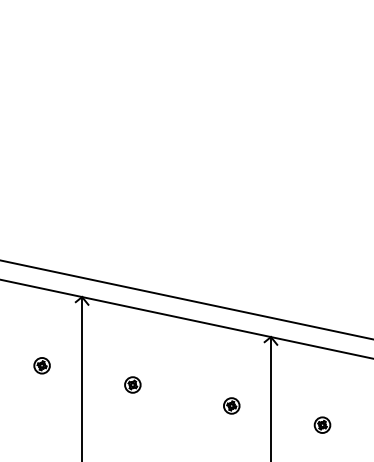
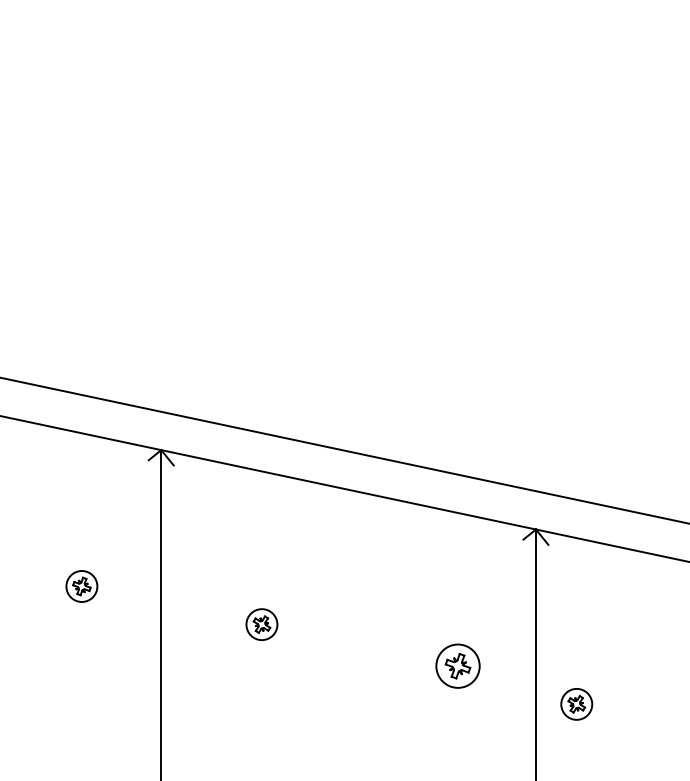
part: (231, 405) -> (457, 665), size x1.4
part: (322, 424) -> (576, 702), moved

